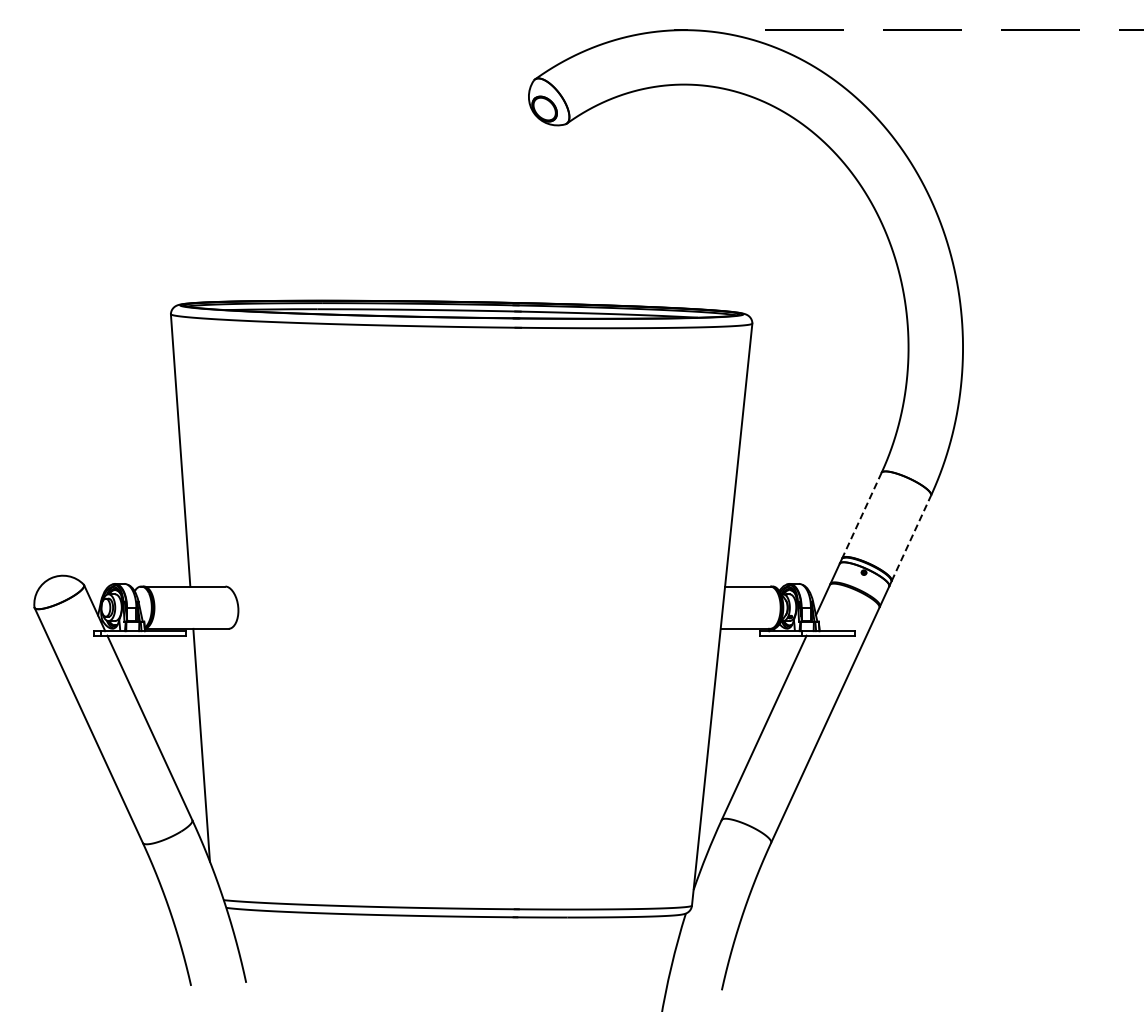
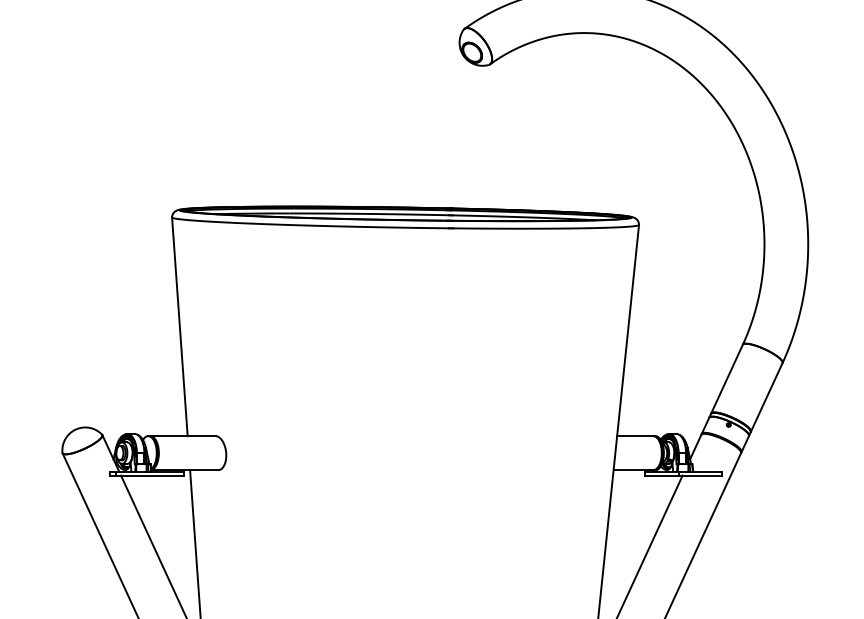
line: (861, 516) -> (726, 379), dashed -> solid
line: (911, 537) -> (766, 396), dashed -> solid

